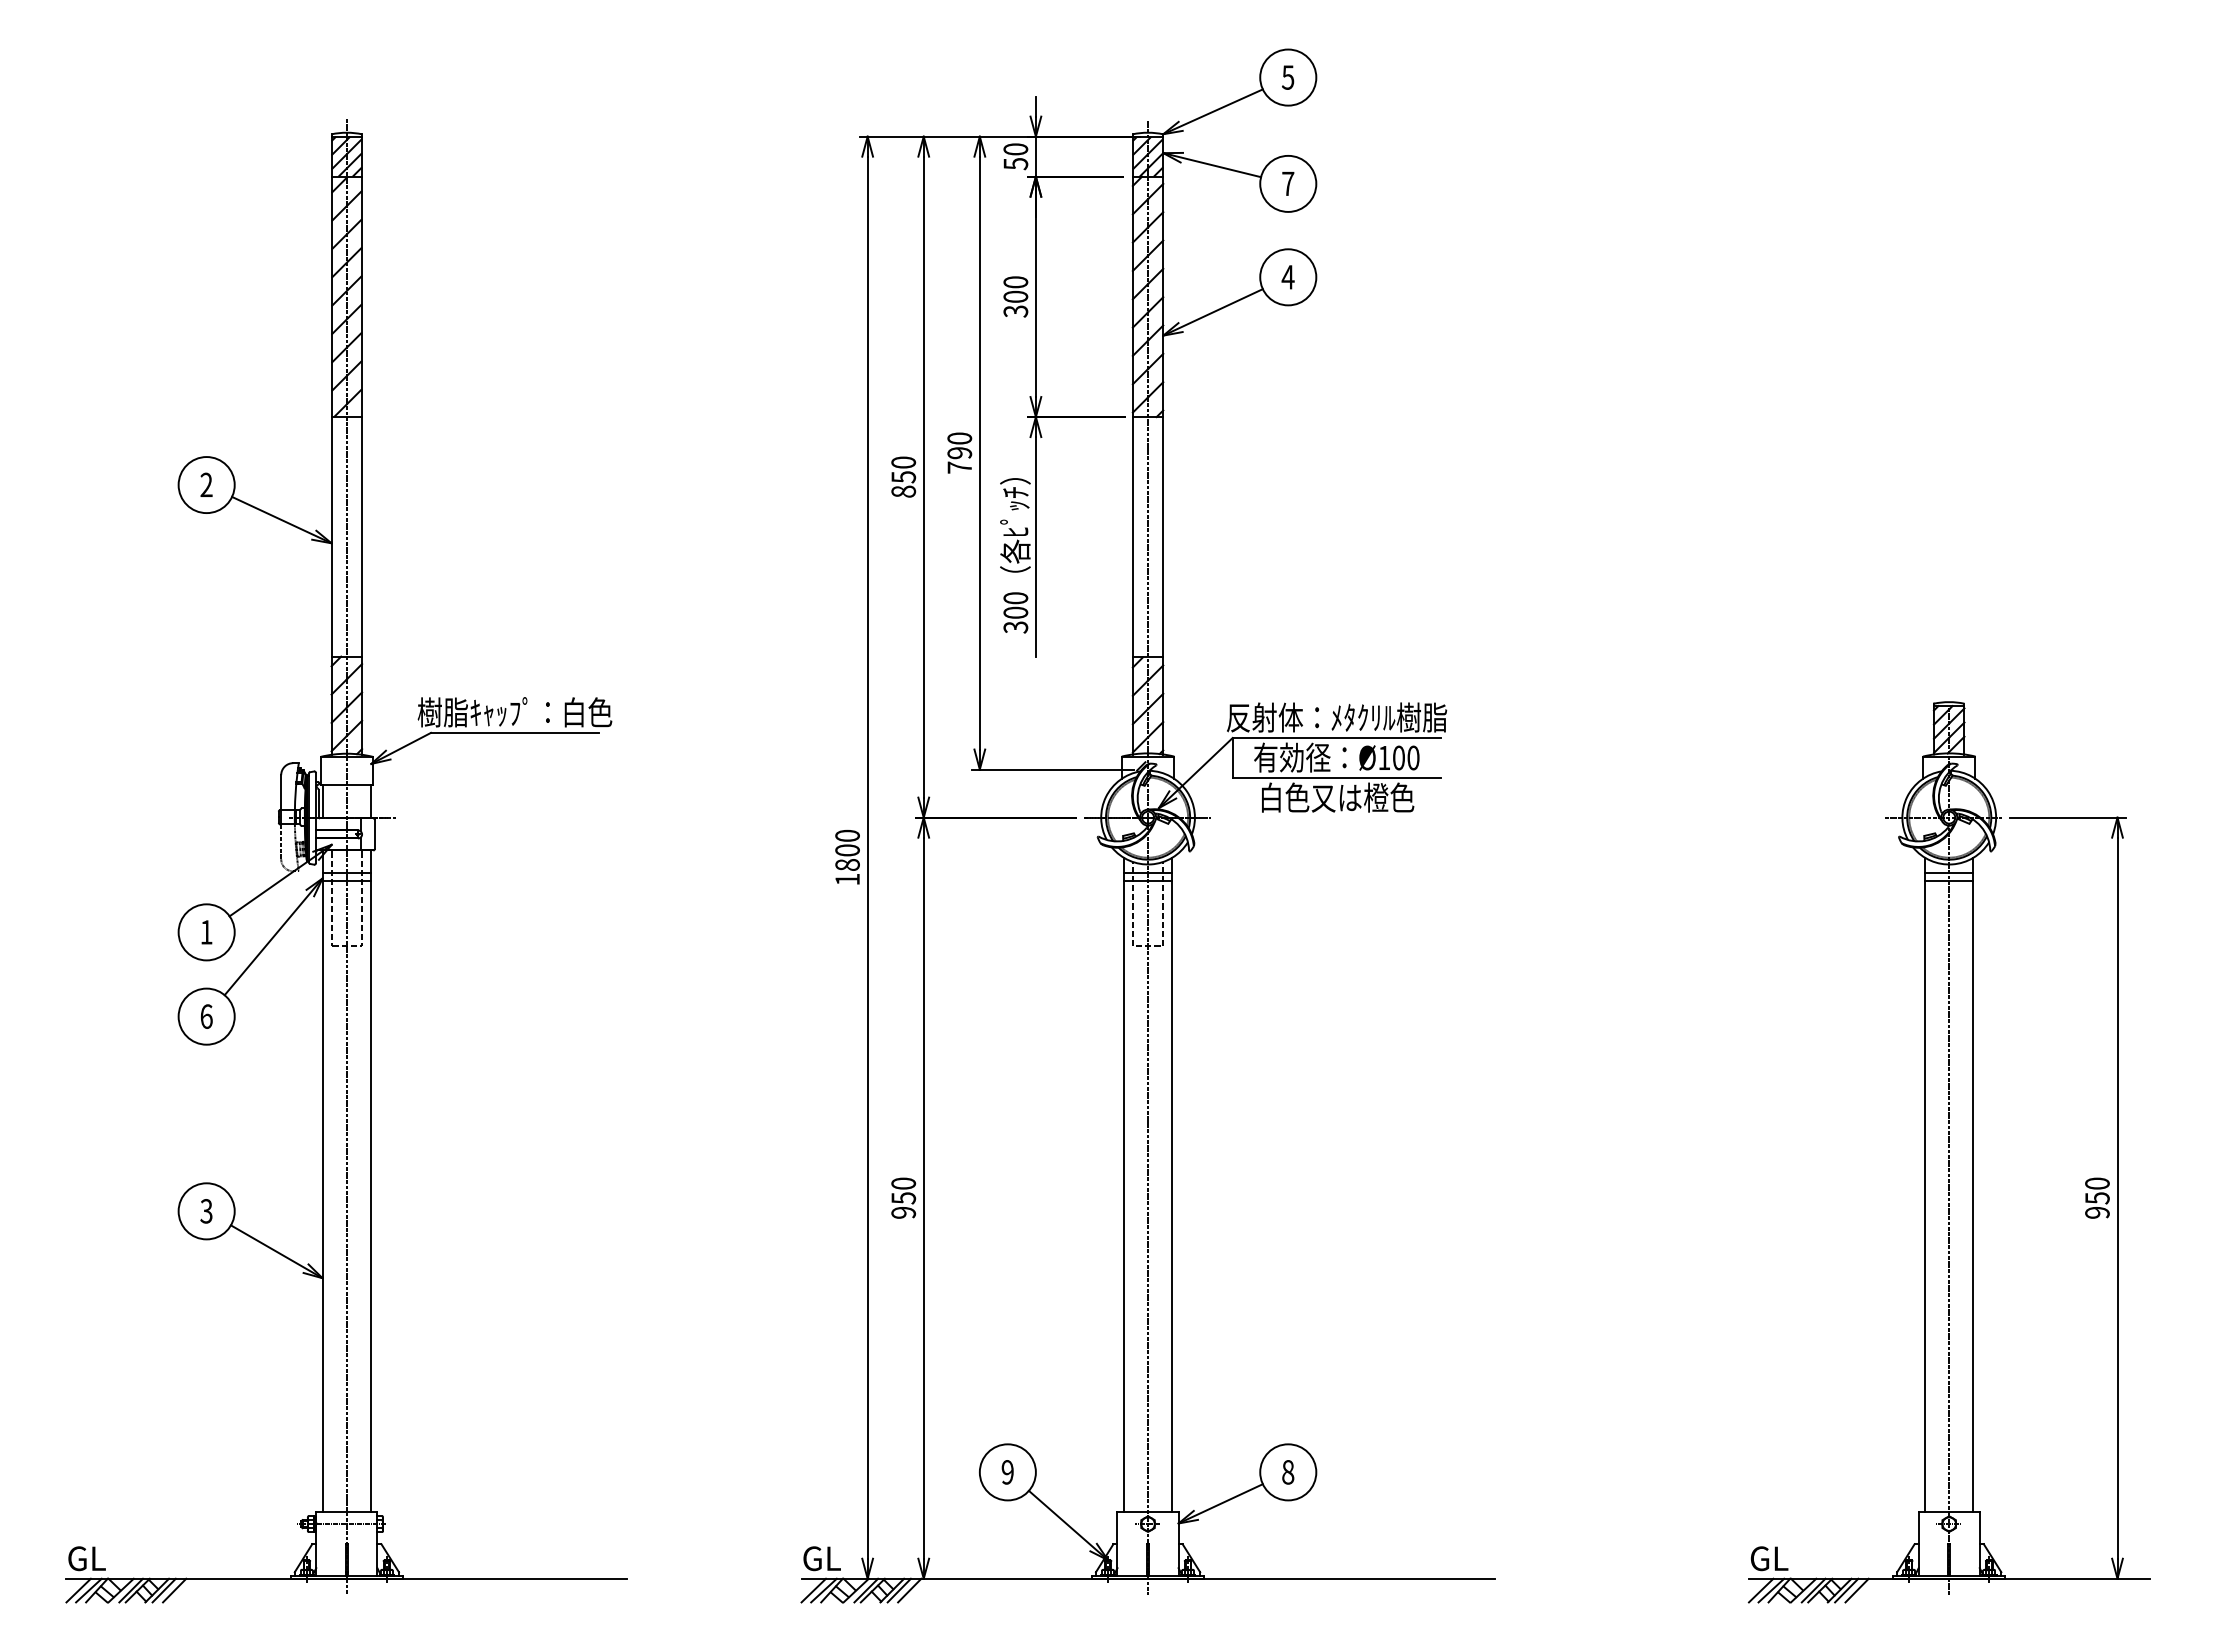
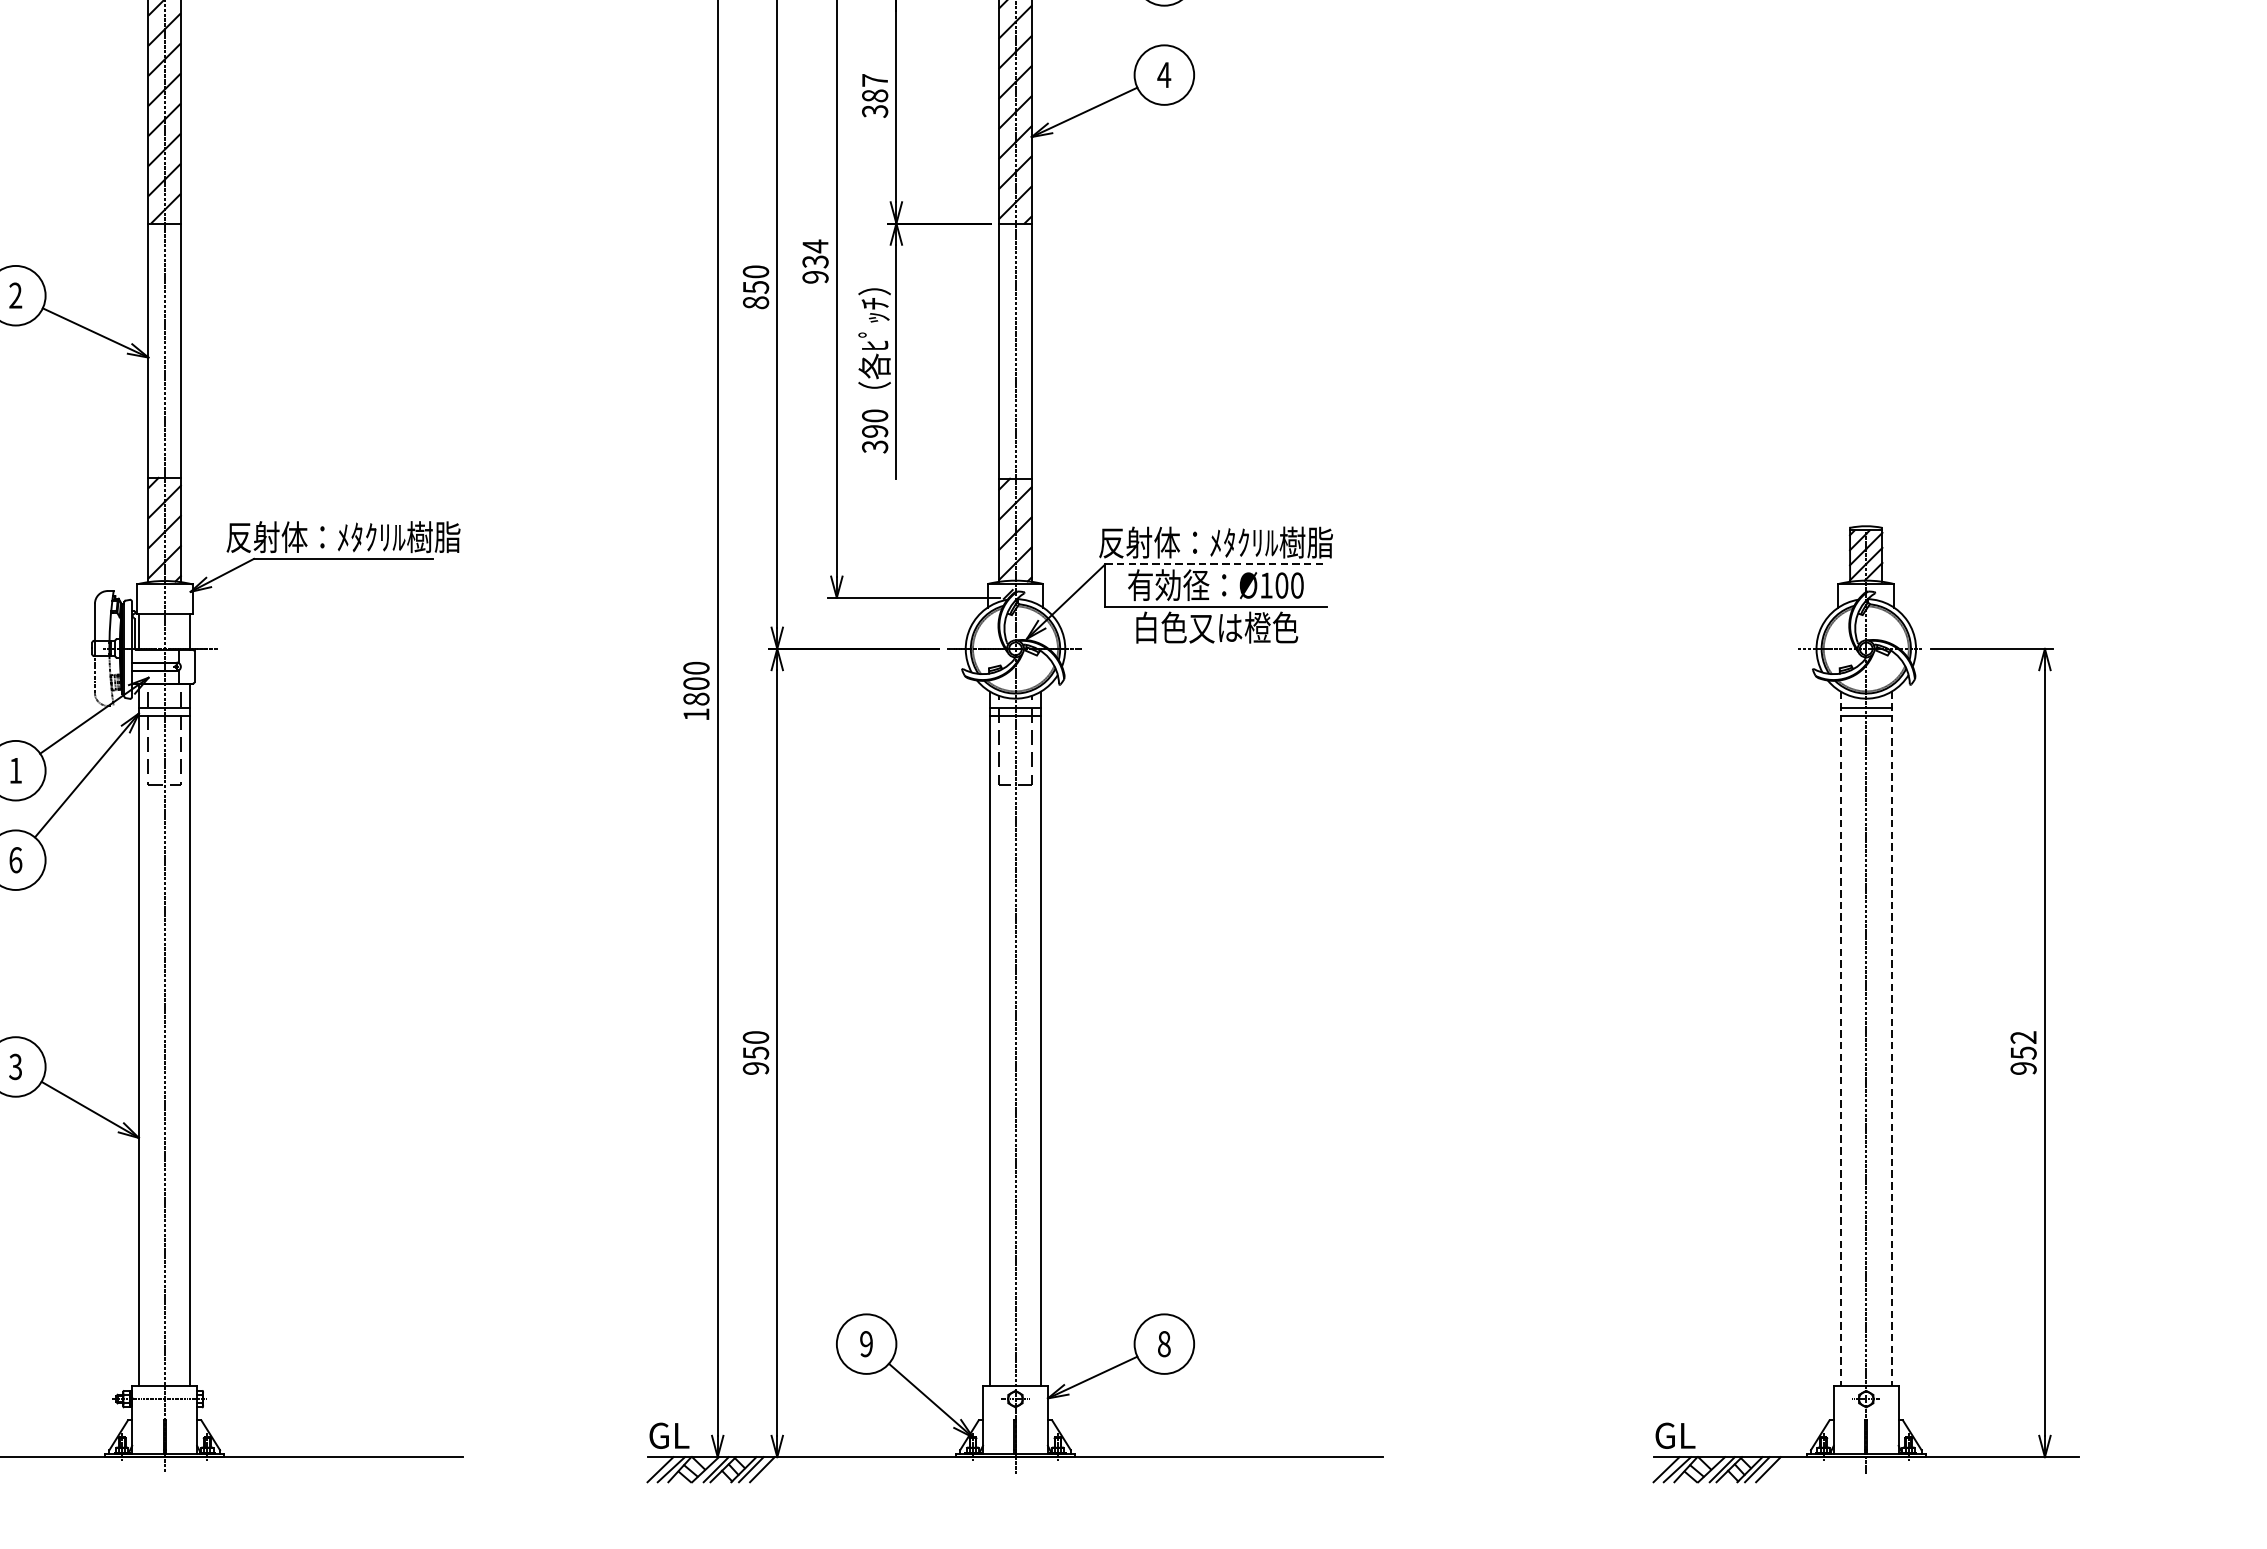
text: (1015, 289) -> (874, 88), 300 -> 387
text: (959, 452) -> (815, 261), 790 -> 934
text: (1015, 612) -> (874, 431), 300 -> 390
text: (515, 712) -> (343, 537), 樹脂ｷｬｯﾌﾟ：白色 -> 反射体：ﾒﾀｸﾘﾙ樹脂
line: (1337, 738) -> (1216, 564), solid -> dashed
text: (2097, 1183) -> (2023, 1037), 950 -> 952
line: (1924, 1185) -> (1839, 1039), solid -> dashed
line: (1973, 1185) -> (1892, 1039), solid -> dashed

